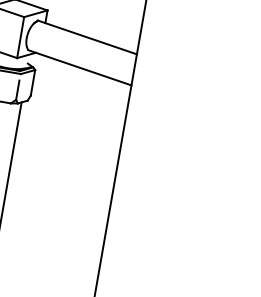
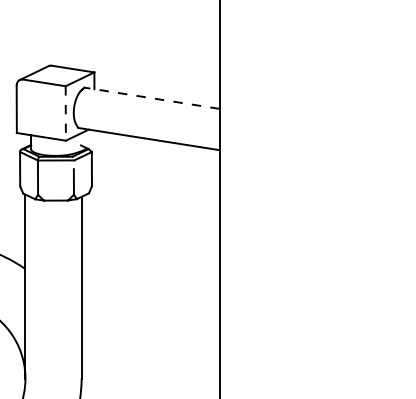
line: (20, 37) -> (65, 113), solid -> dashed
line: (87, 37) -> (151, 98), solid -> dashed

